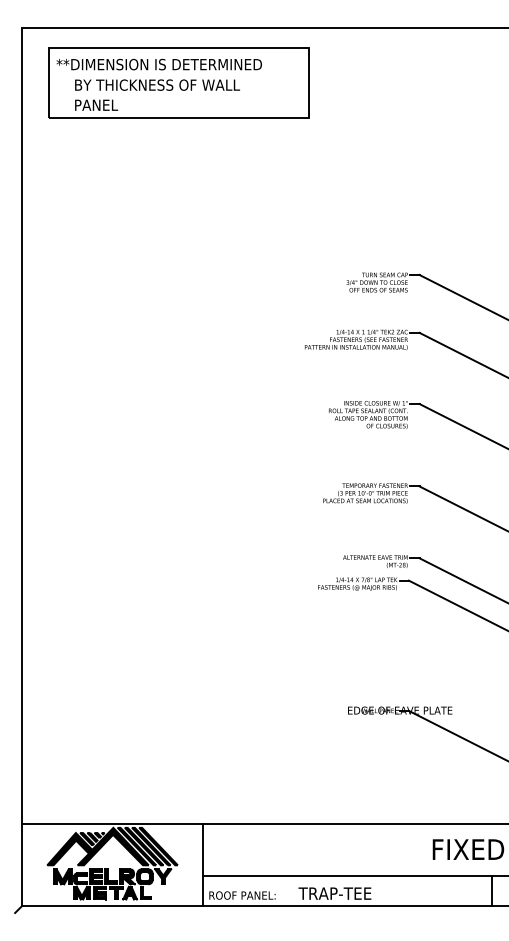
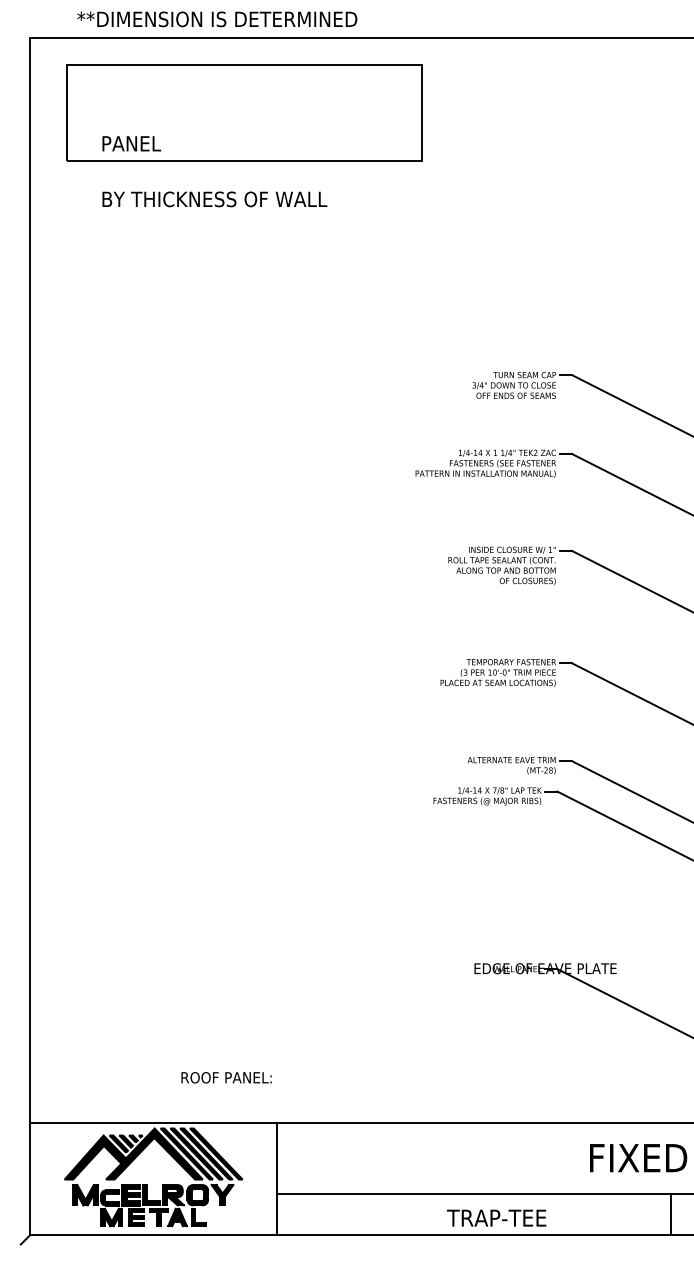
text: (159, 64) -> (217, 19), moved
text: (157, 85) -> (214, 199), moved
text: (334, 893) -> (496, 1217), moved
text: (242, 895) -> (226, 1077), moved

